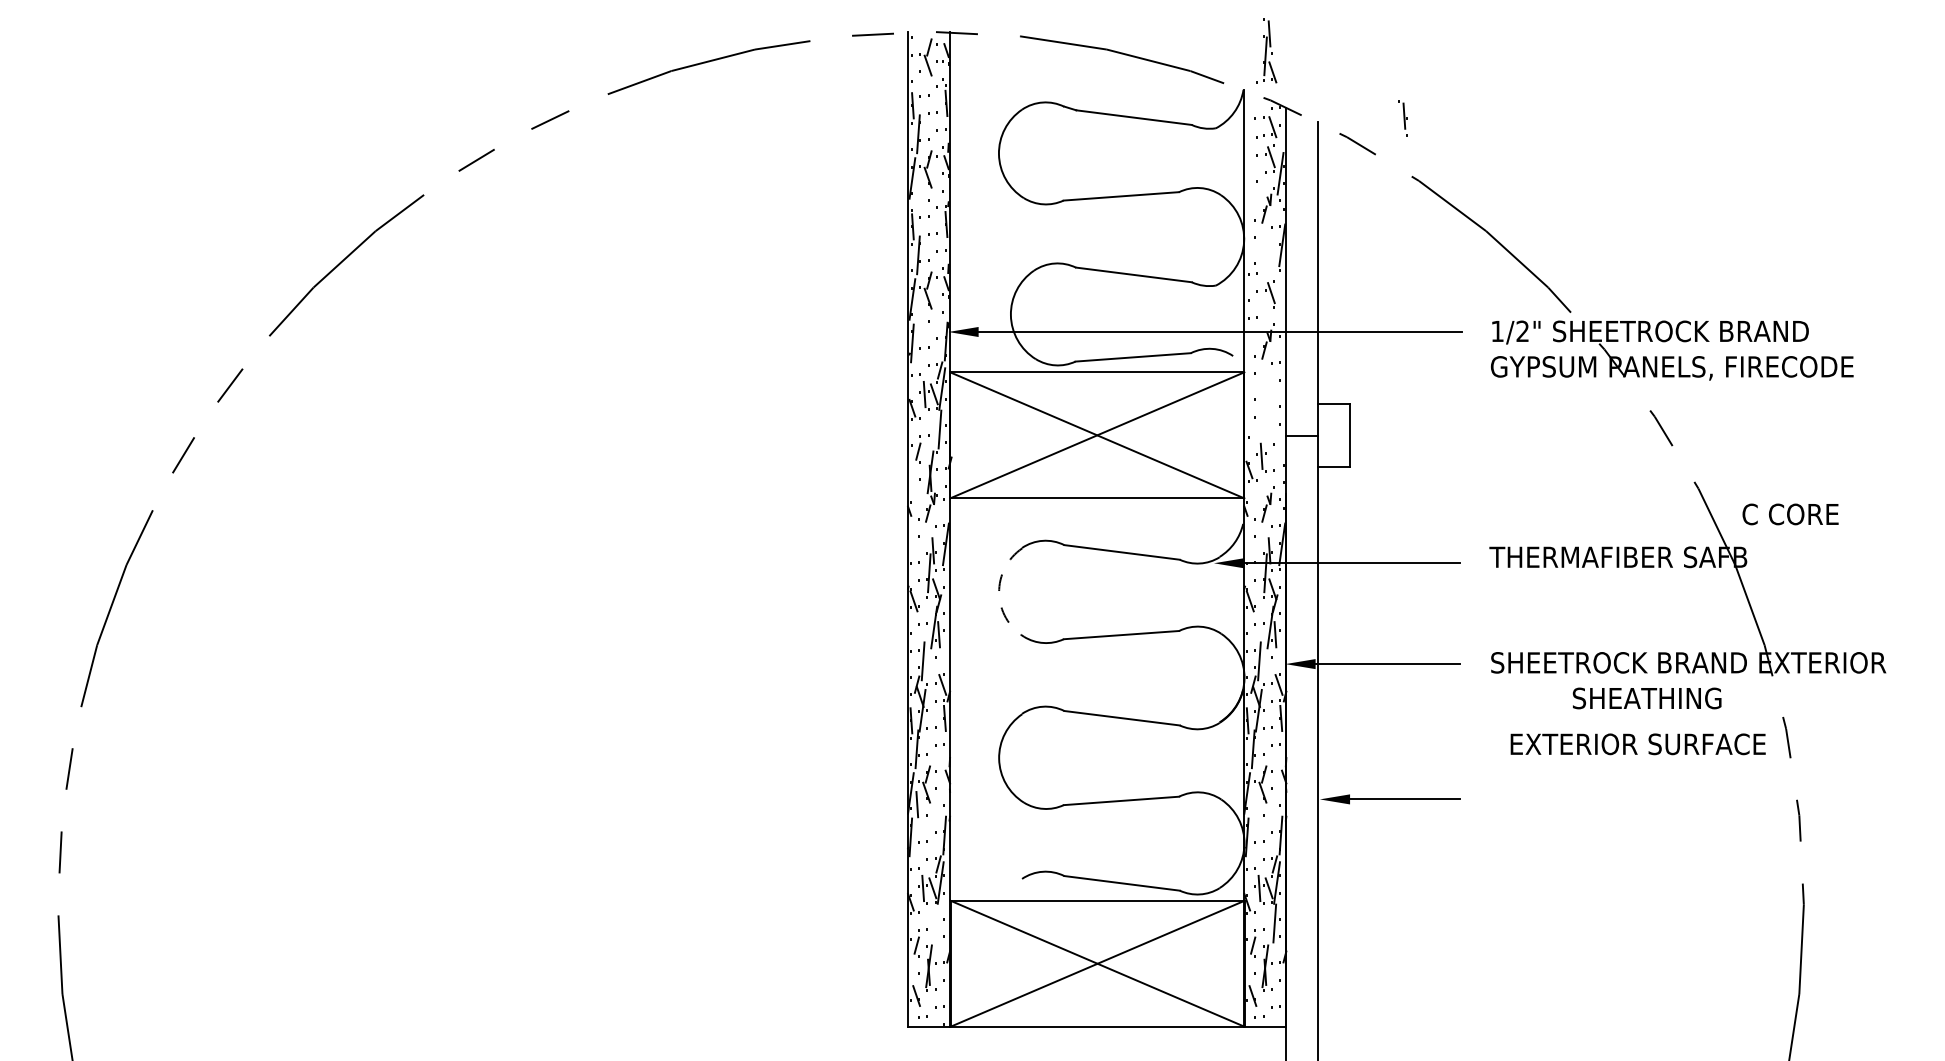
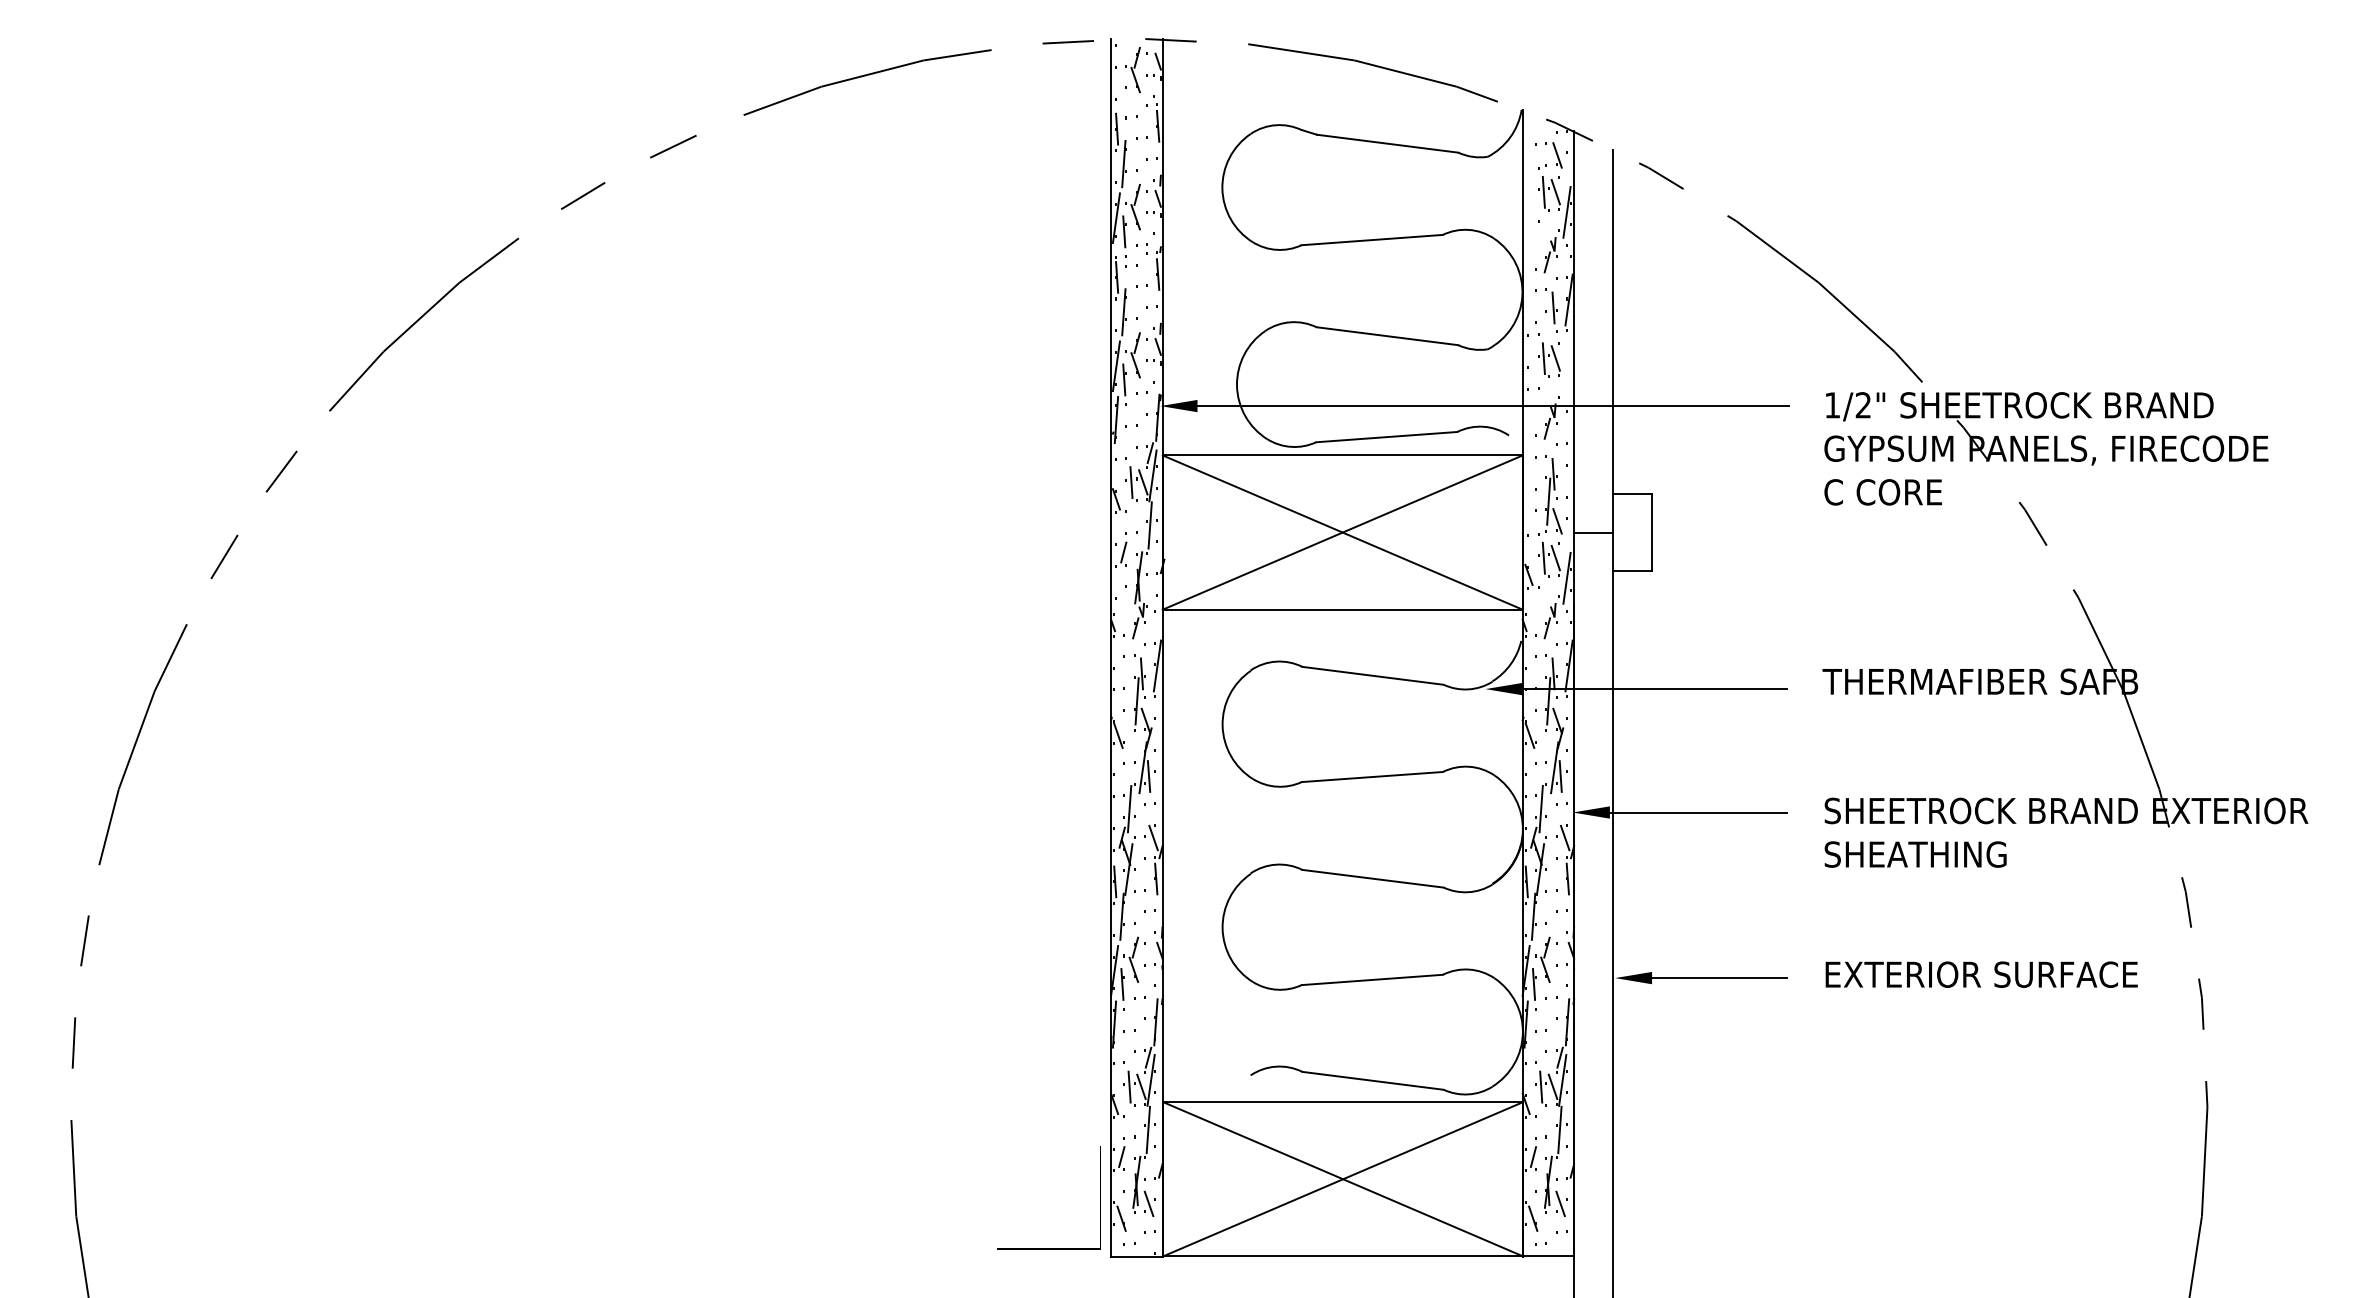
part: (1267, 51) -> (1550, 495), moved
part: (1402, 118) -> (1551, 310), moved
line: (1261, 156) -> (1543, 191), added
line: (918, 189) -> (1124, 231), added
line: (1261, 293) -> (1543, 358), added
line: (918, 310) -> (1124, 379), added
line: (1271, 455) -> (1555, 557), added
line: (1280, 472) -> (1566, 577), added
text: (1790, 514) -> (1882, 492), moved
arc: (999, 593) -> (1222, 725), dashed -> solid
text: (1647, 698) -> (1915, 854), moved
text: (1638, 744) -> (1981, 974), moved
line: (1253, 804) -> (1533, 984), added
line: (937, 923) -> (1147, 1129), added
line: (938, 983) -> (1148, 1203), added
line: (1275, 983) -> (1560, 1203), added
line: (856, 1020) -> (1048, 1248), added

